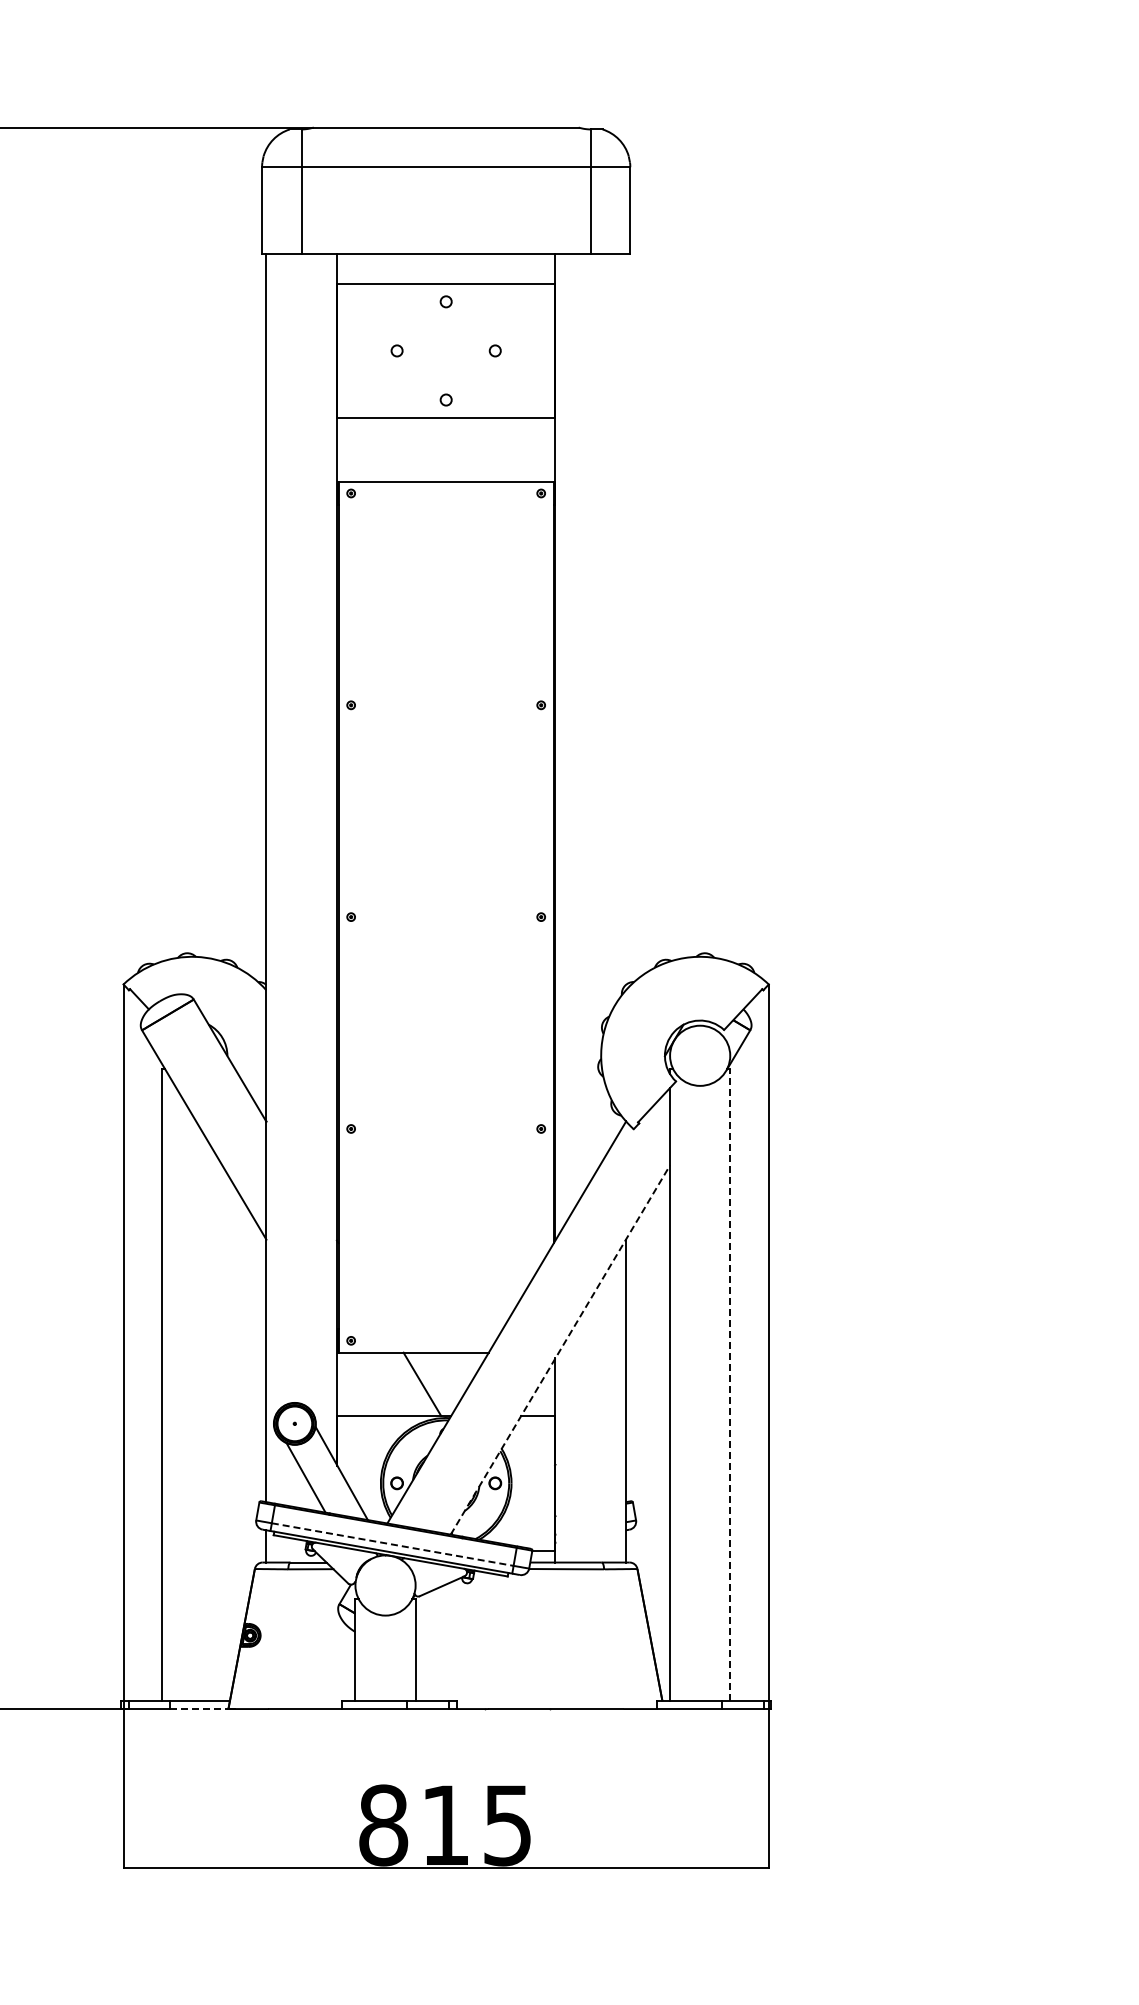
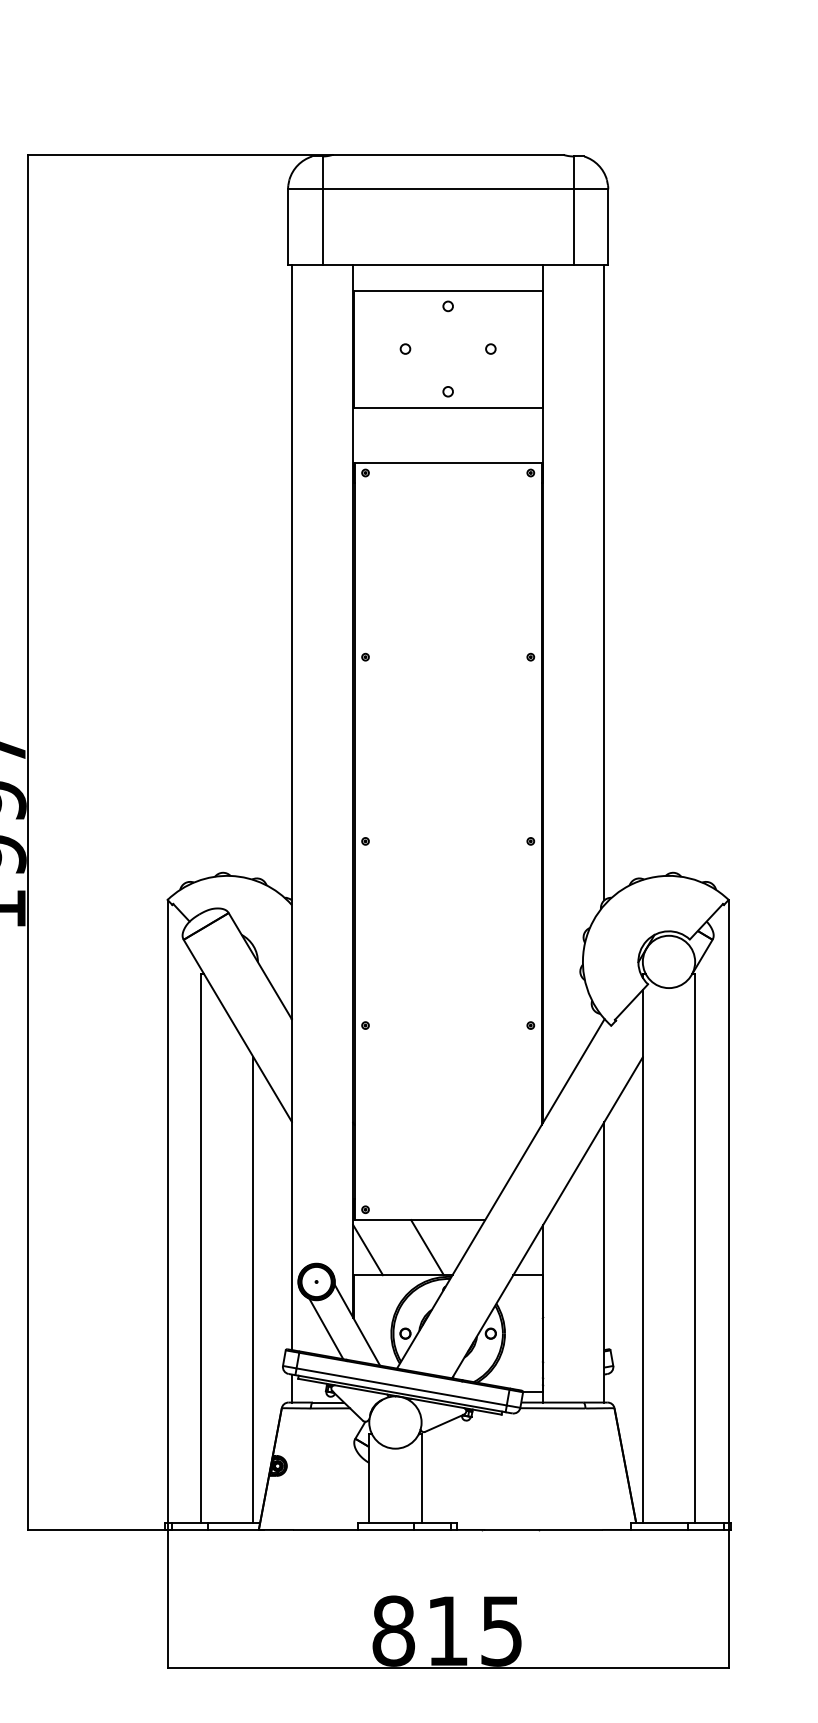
line: (625, 619) -> (604, 582), added
line: (560, 1350) -> (547, 1218), dashed -> solid
line: (730, 1385) -> (695, 1248), dashed -> solid
line: (353, 1387) -> (367, 1250), added
line: (222, 1433) -> (253, 1290), added
line: (392, 1544) -> (401, 1386), dashed -> solid
line: (199, 1709) -> (233, 1530), dashed -> solid

